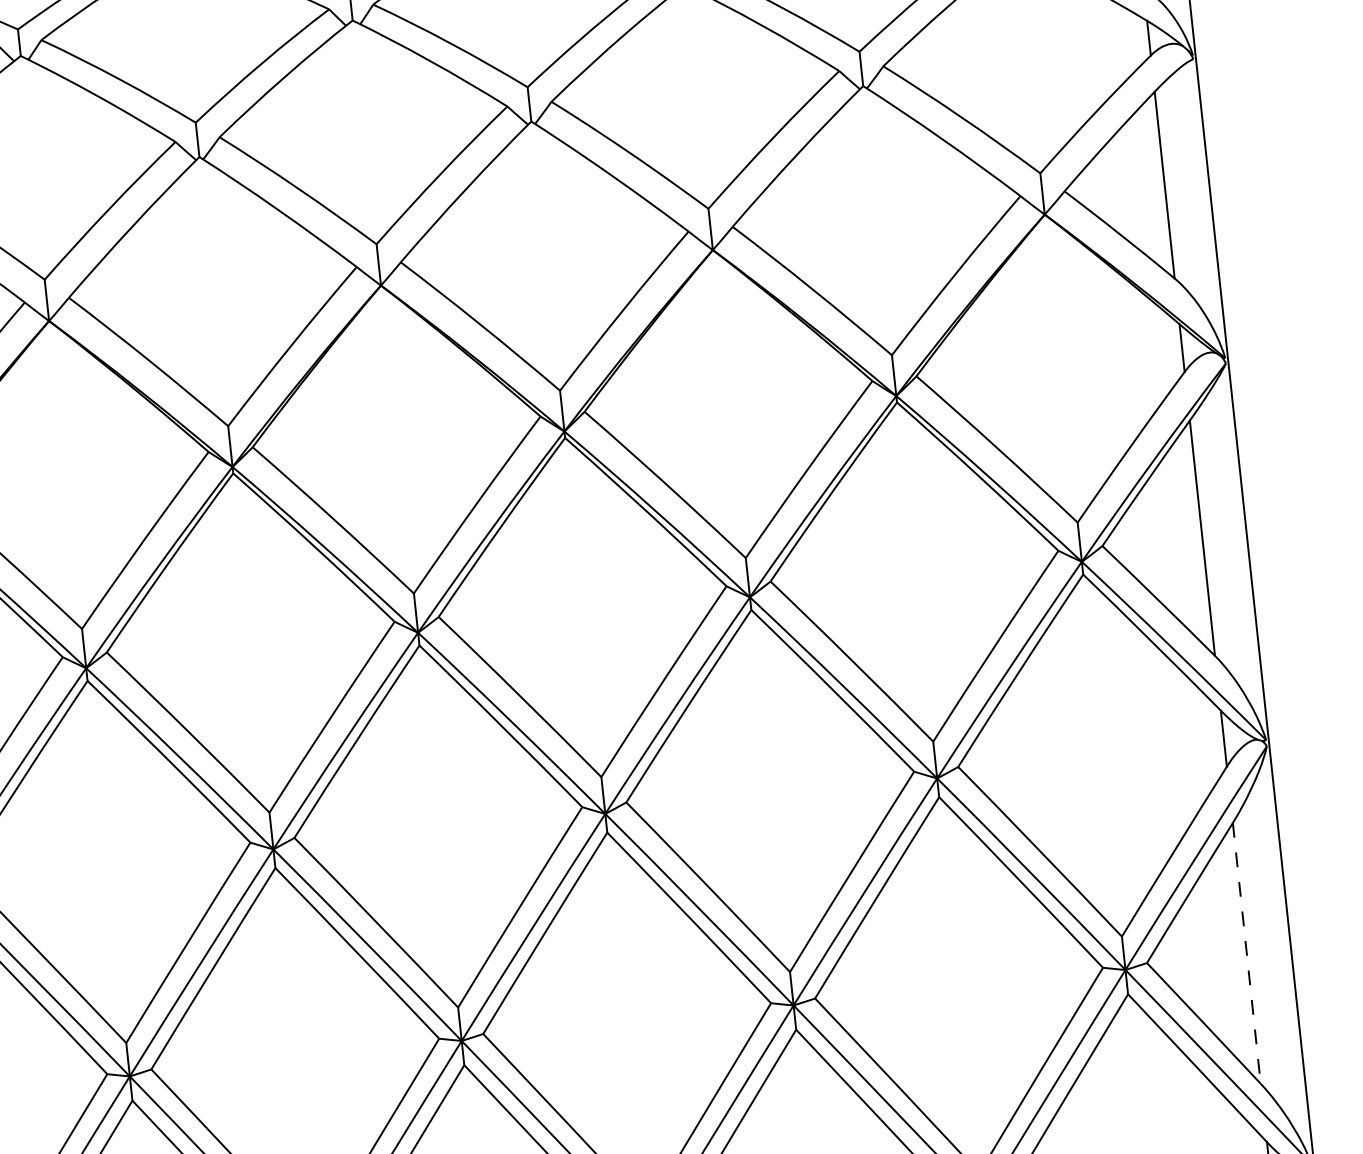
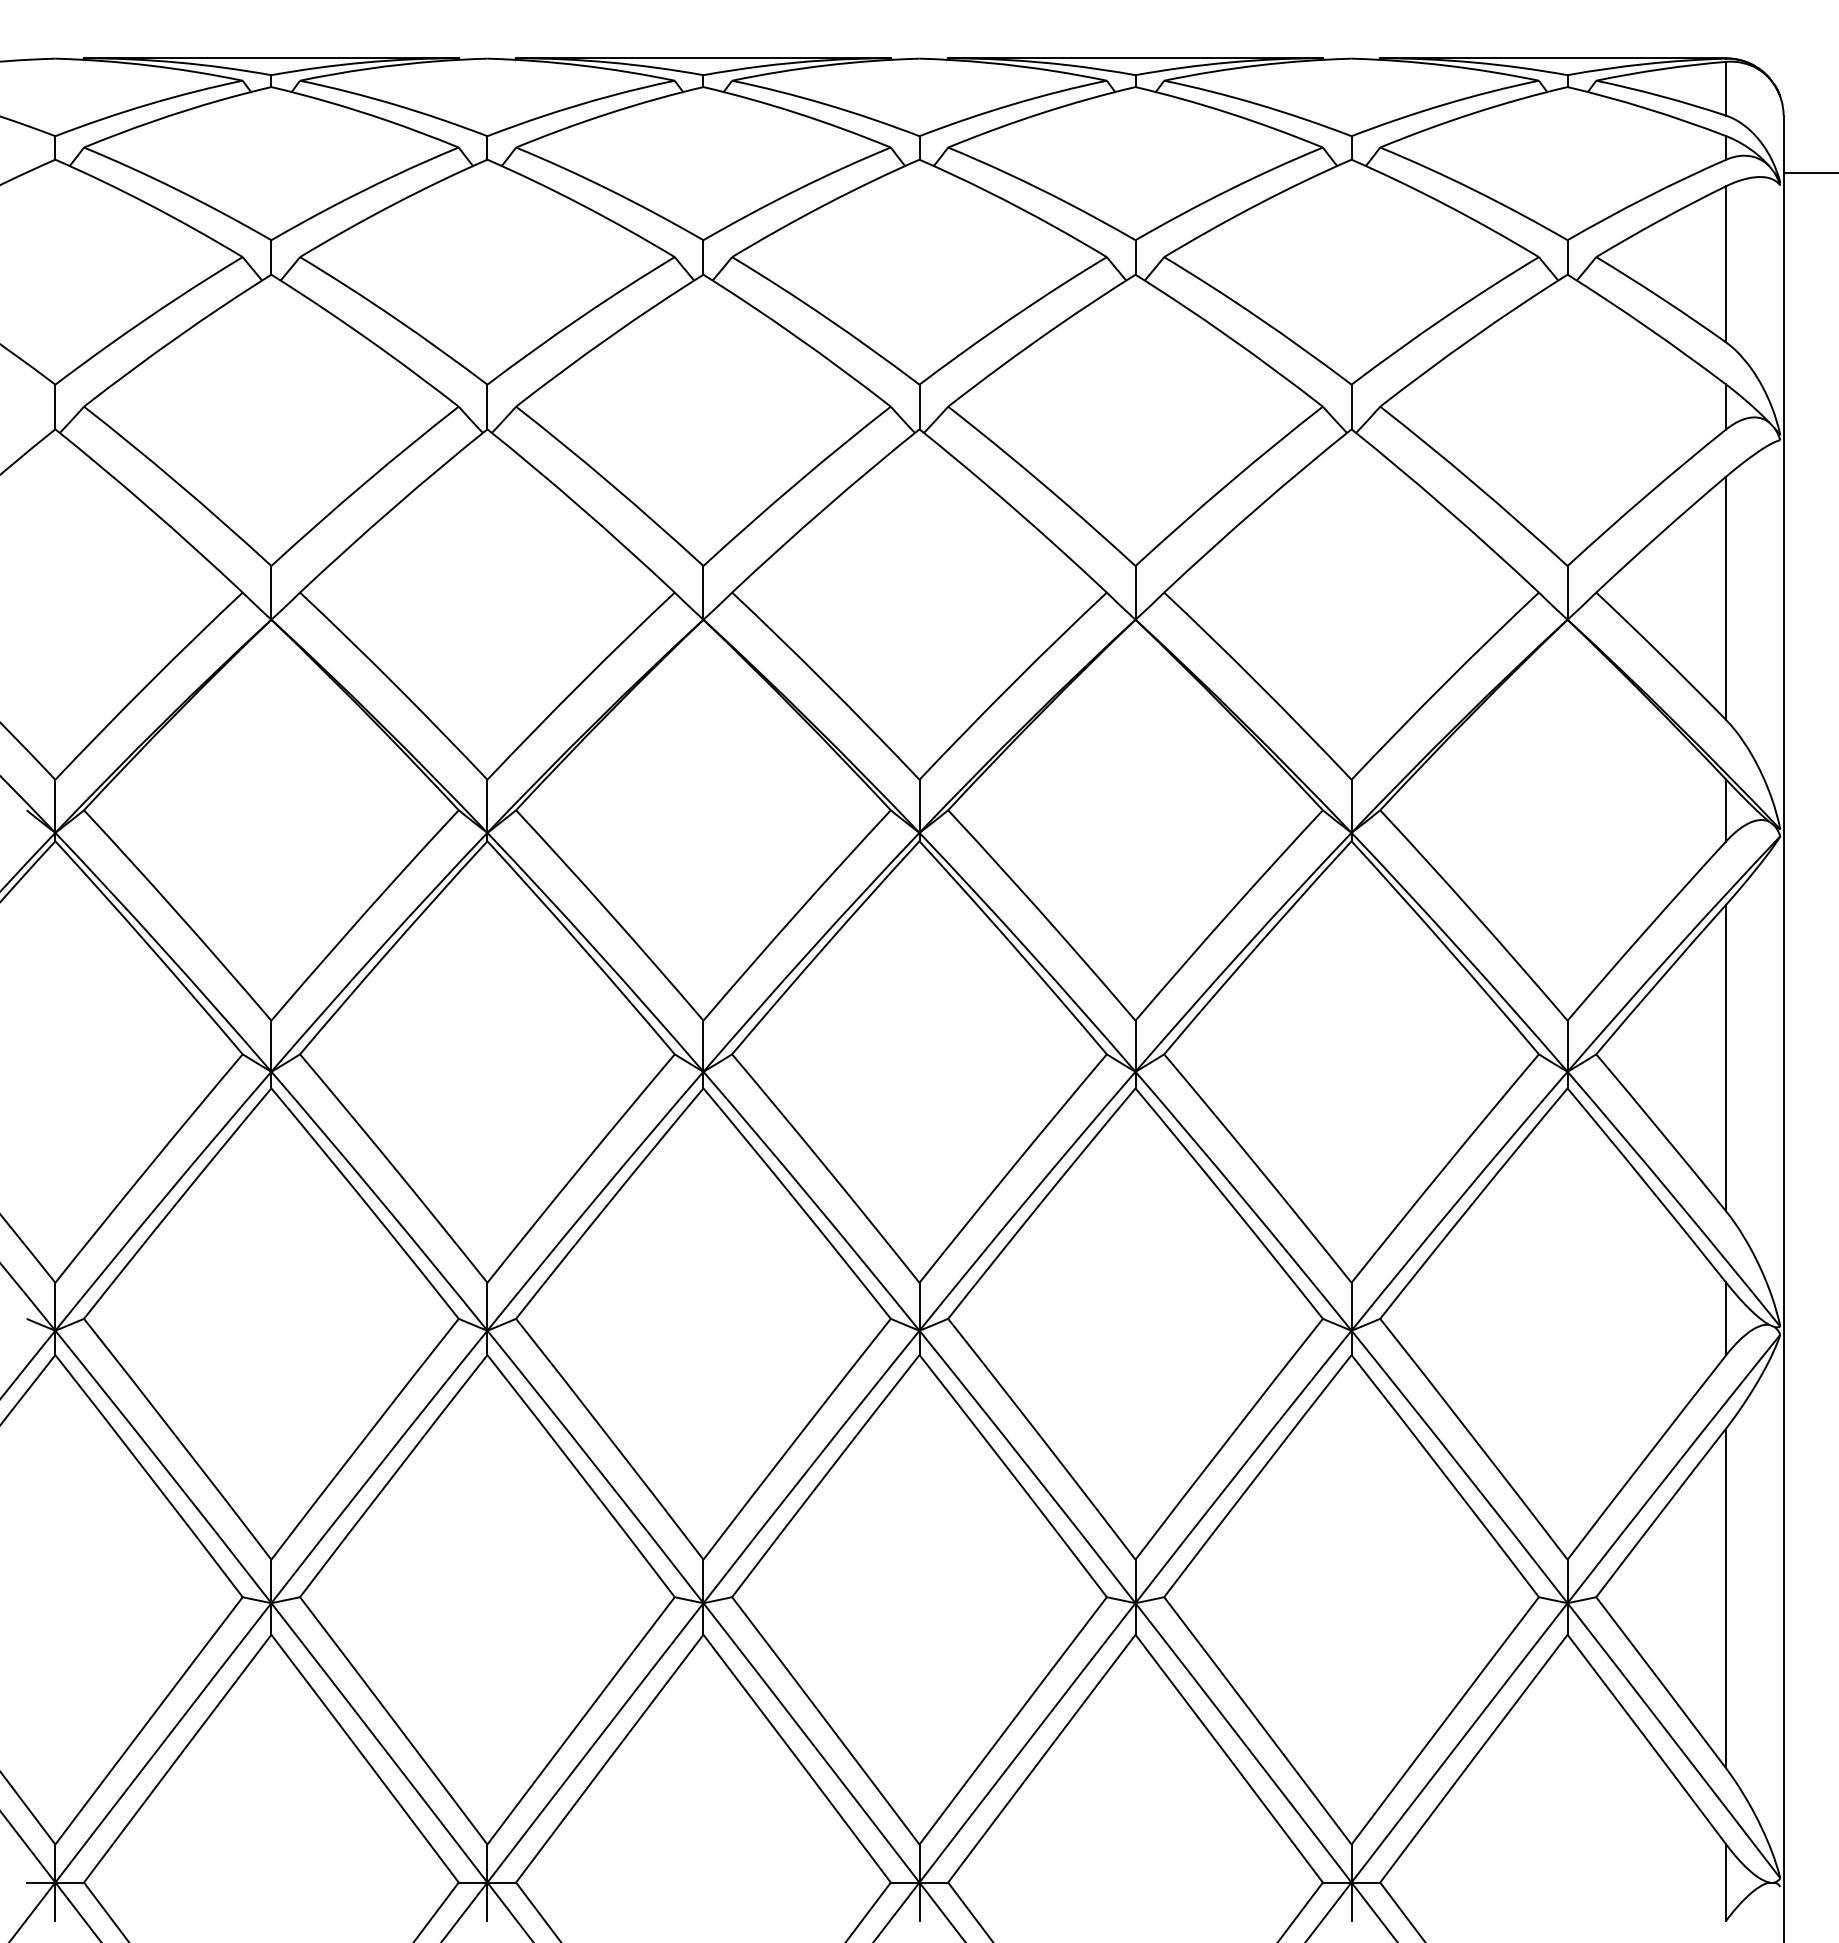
line: (1247, 953) -> (1726, 1598), dashed -> solid

